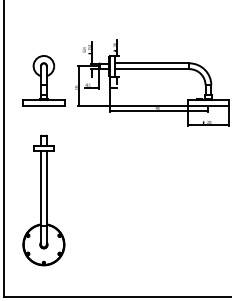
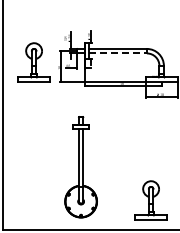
line: (151, 69) -> (117, 53), solid -> dashed
part: (43, 200) -> (80, 167), moved
part: (194, 258) -> (150, 200), added

